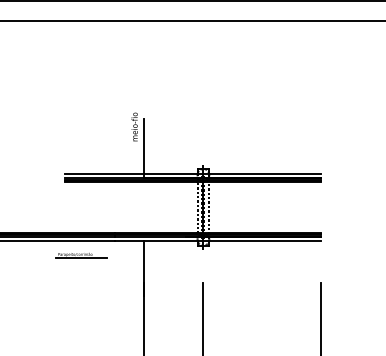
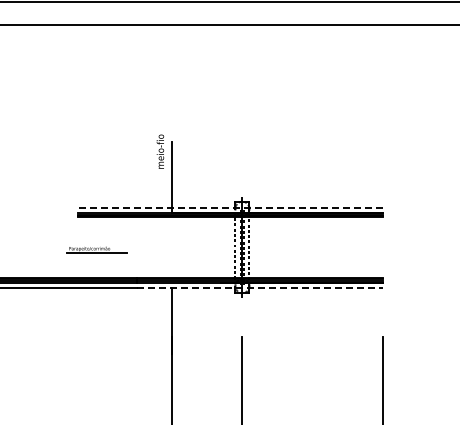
line: (193, 173) -> (230, 207), solid -> dashed
line: (218, 240) -> (260, 287), solid -> dashed
part: (81, 255) -> (96, 249), moved

